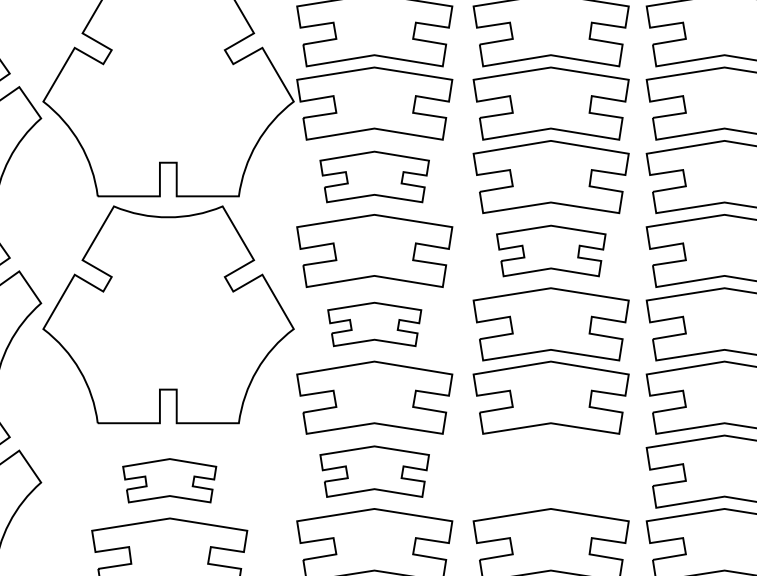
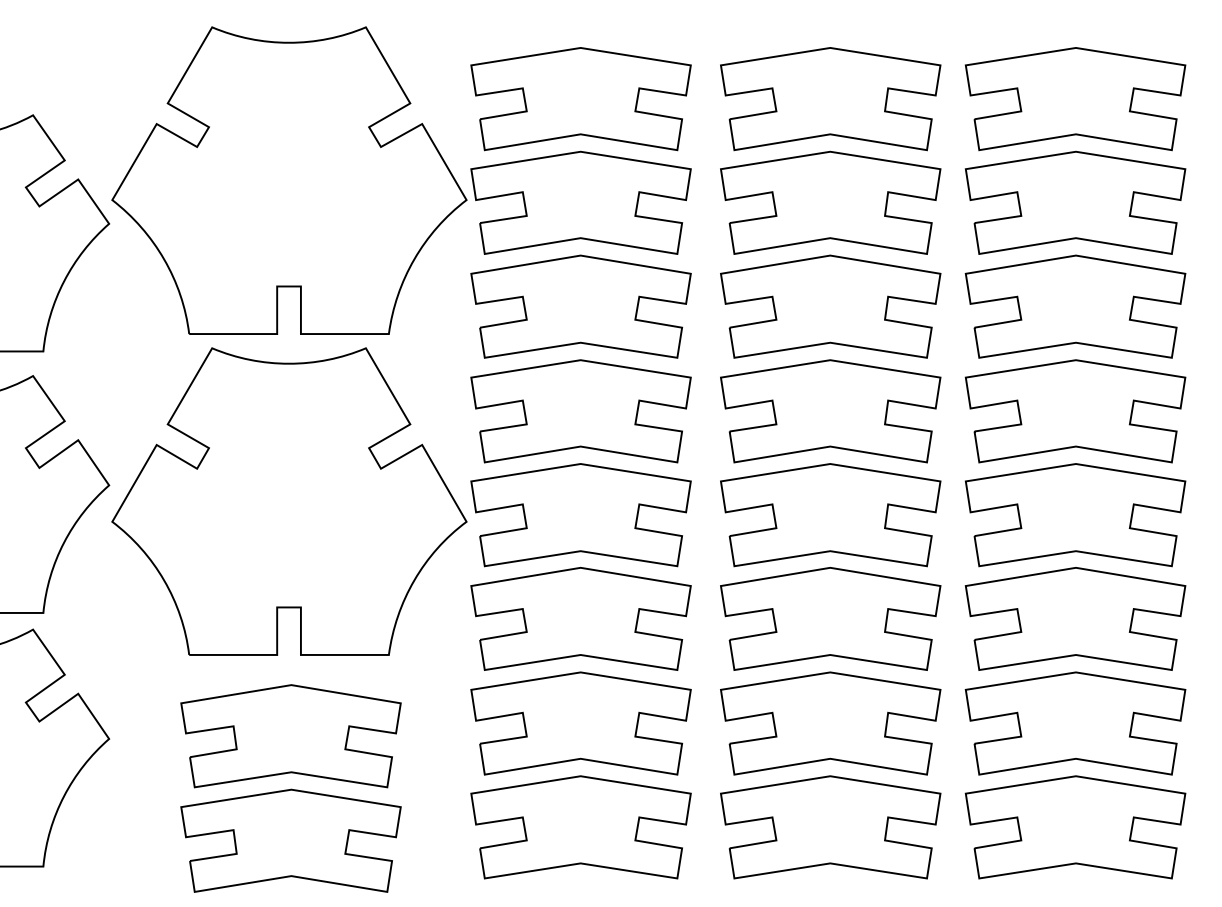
part: (374, 176) -> (580, 306), size x1.43
part: (551, 251) -> (830, 411), size x1.43
part: (374, 324) -> (580, 515), size x1.67
part: (374, 471) -> (580, 723), size x1.43
part: (551, 471) -> (830, 723), added
part: (169, 480) -> (290, 736), size x1.67

